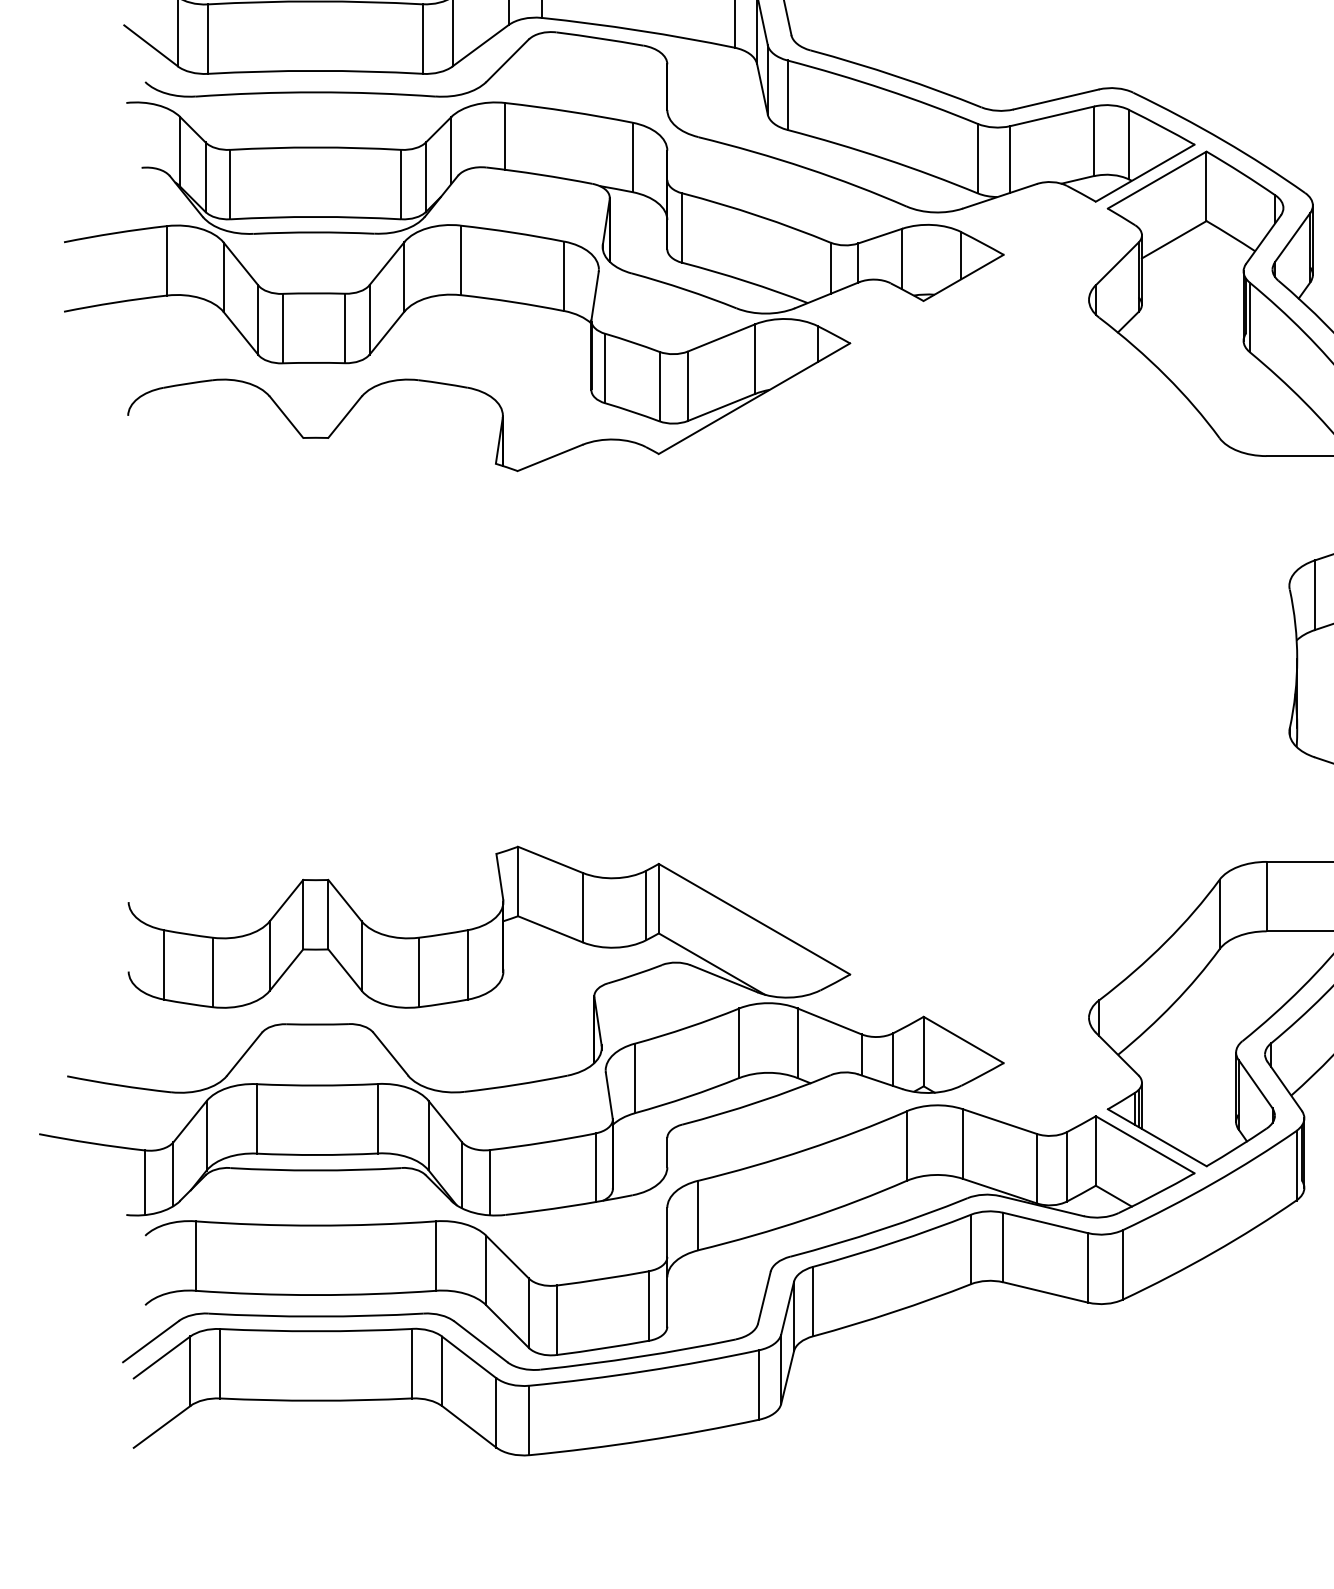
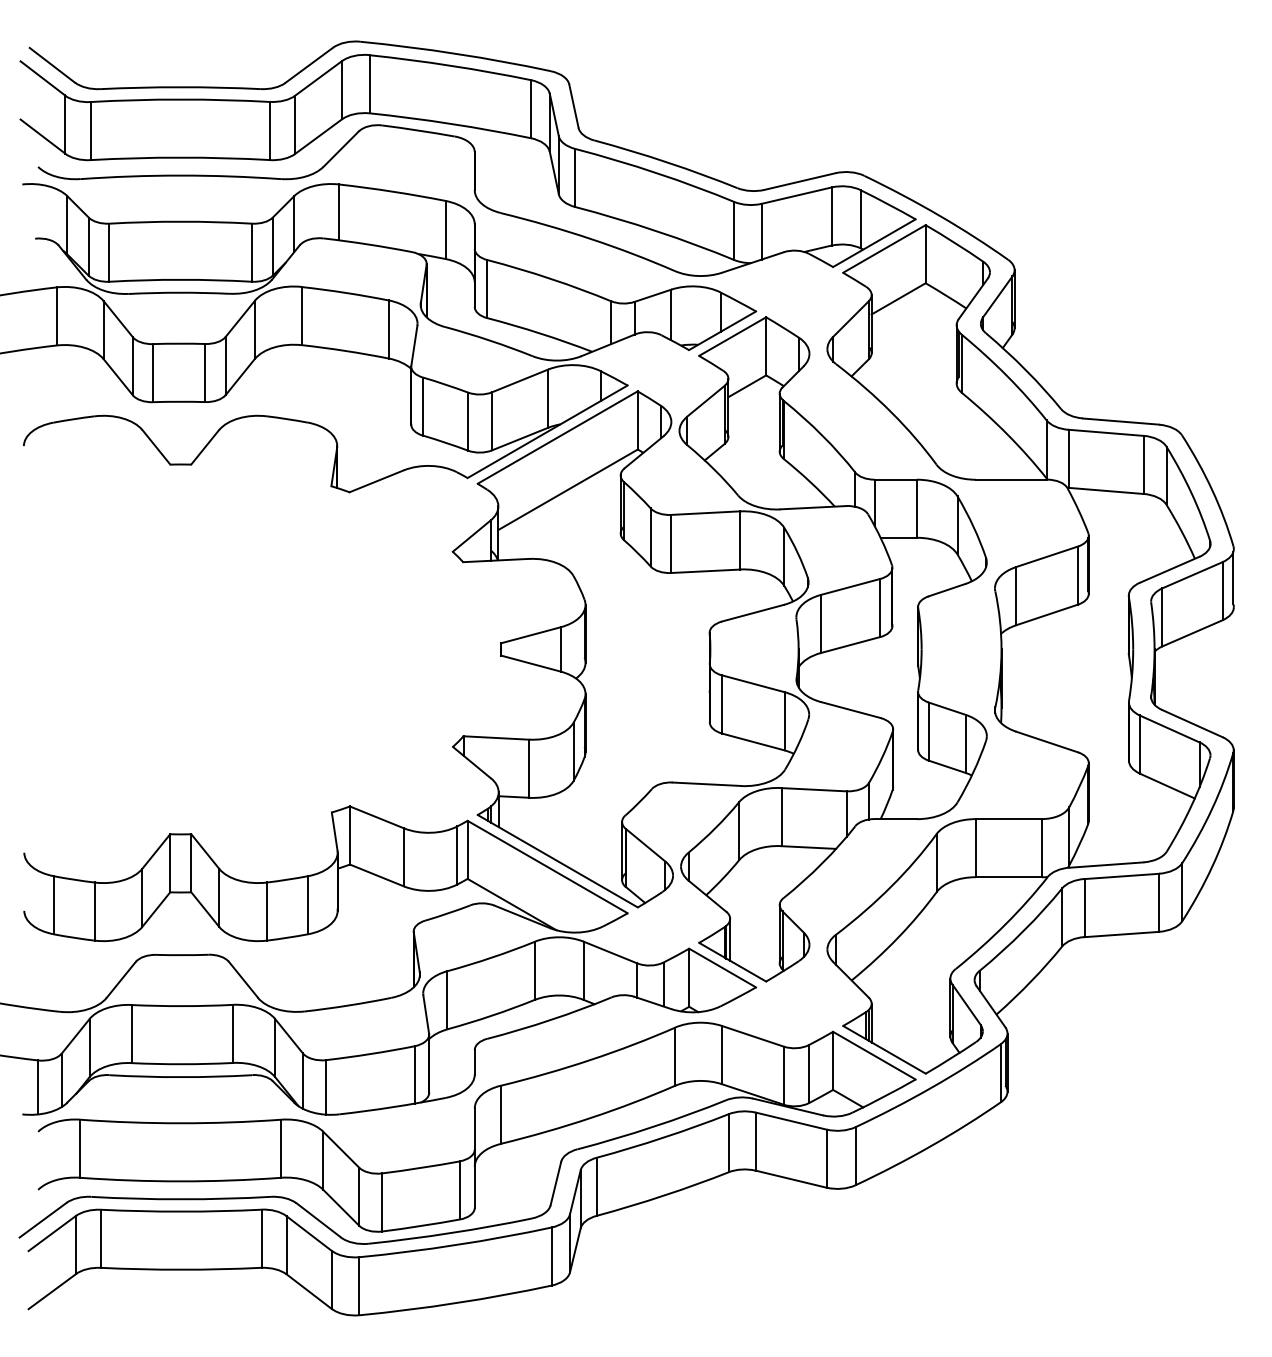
part: (950, 659) -> (711, 649), added

